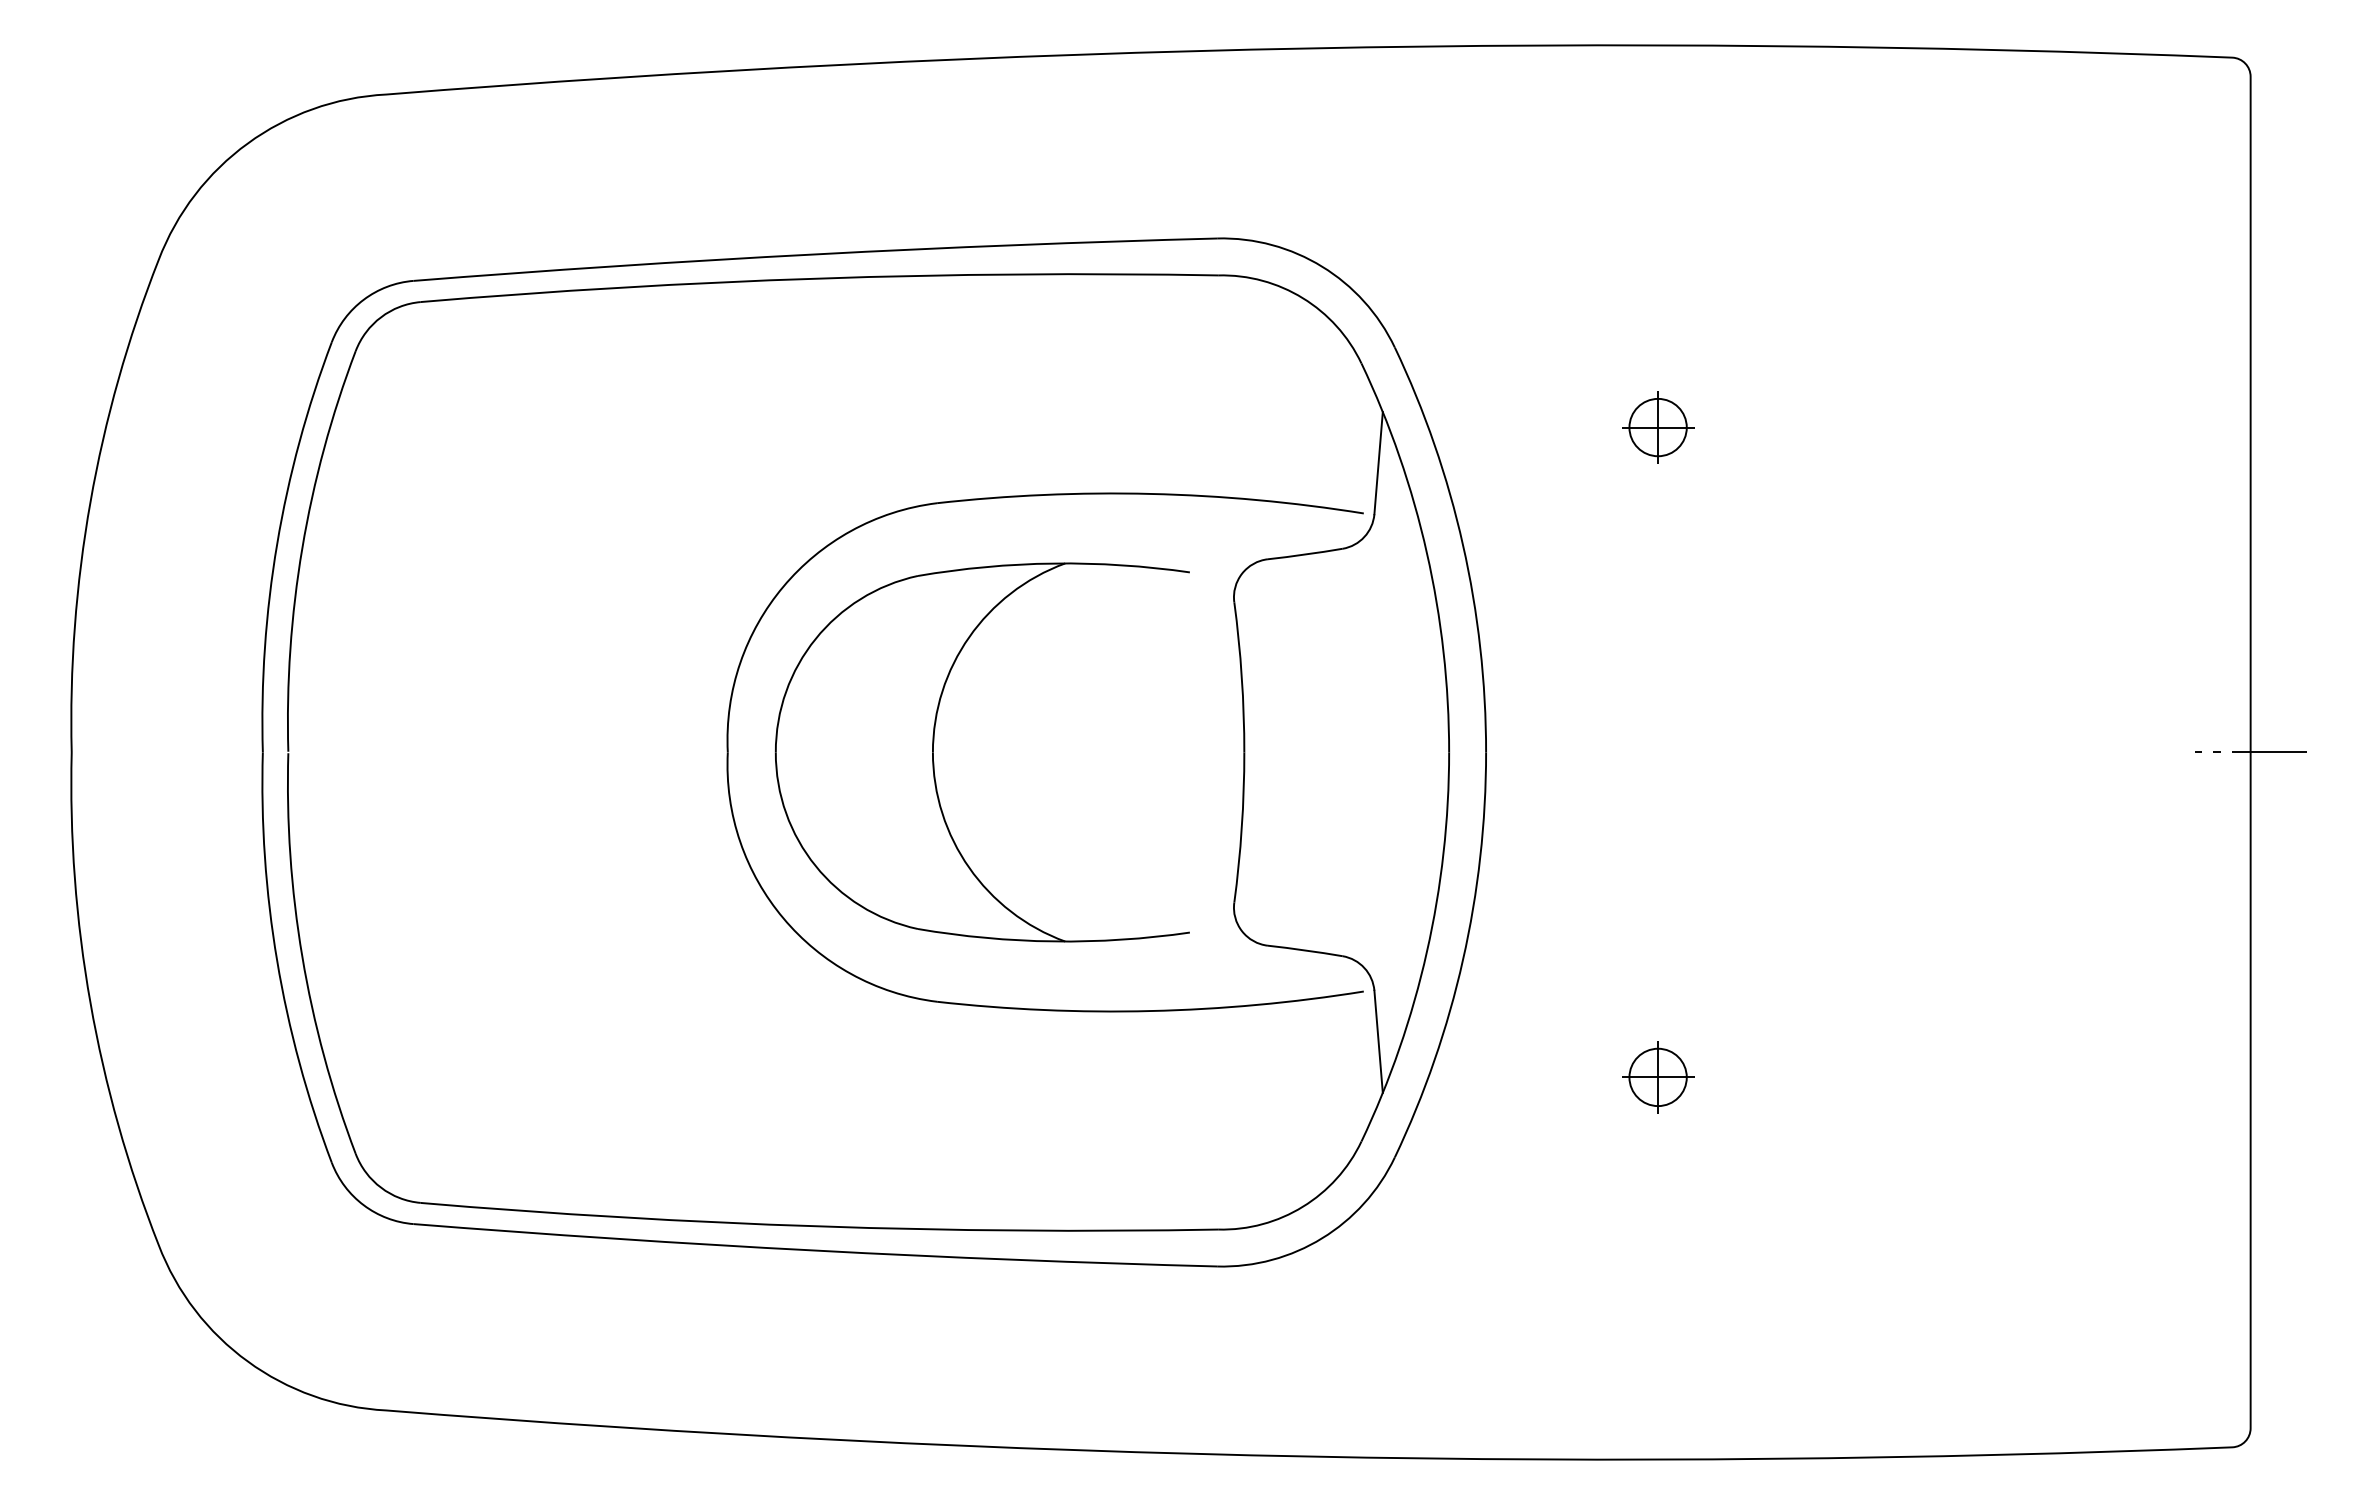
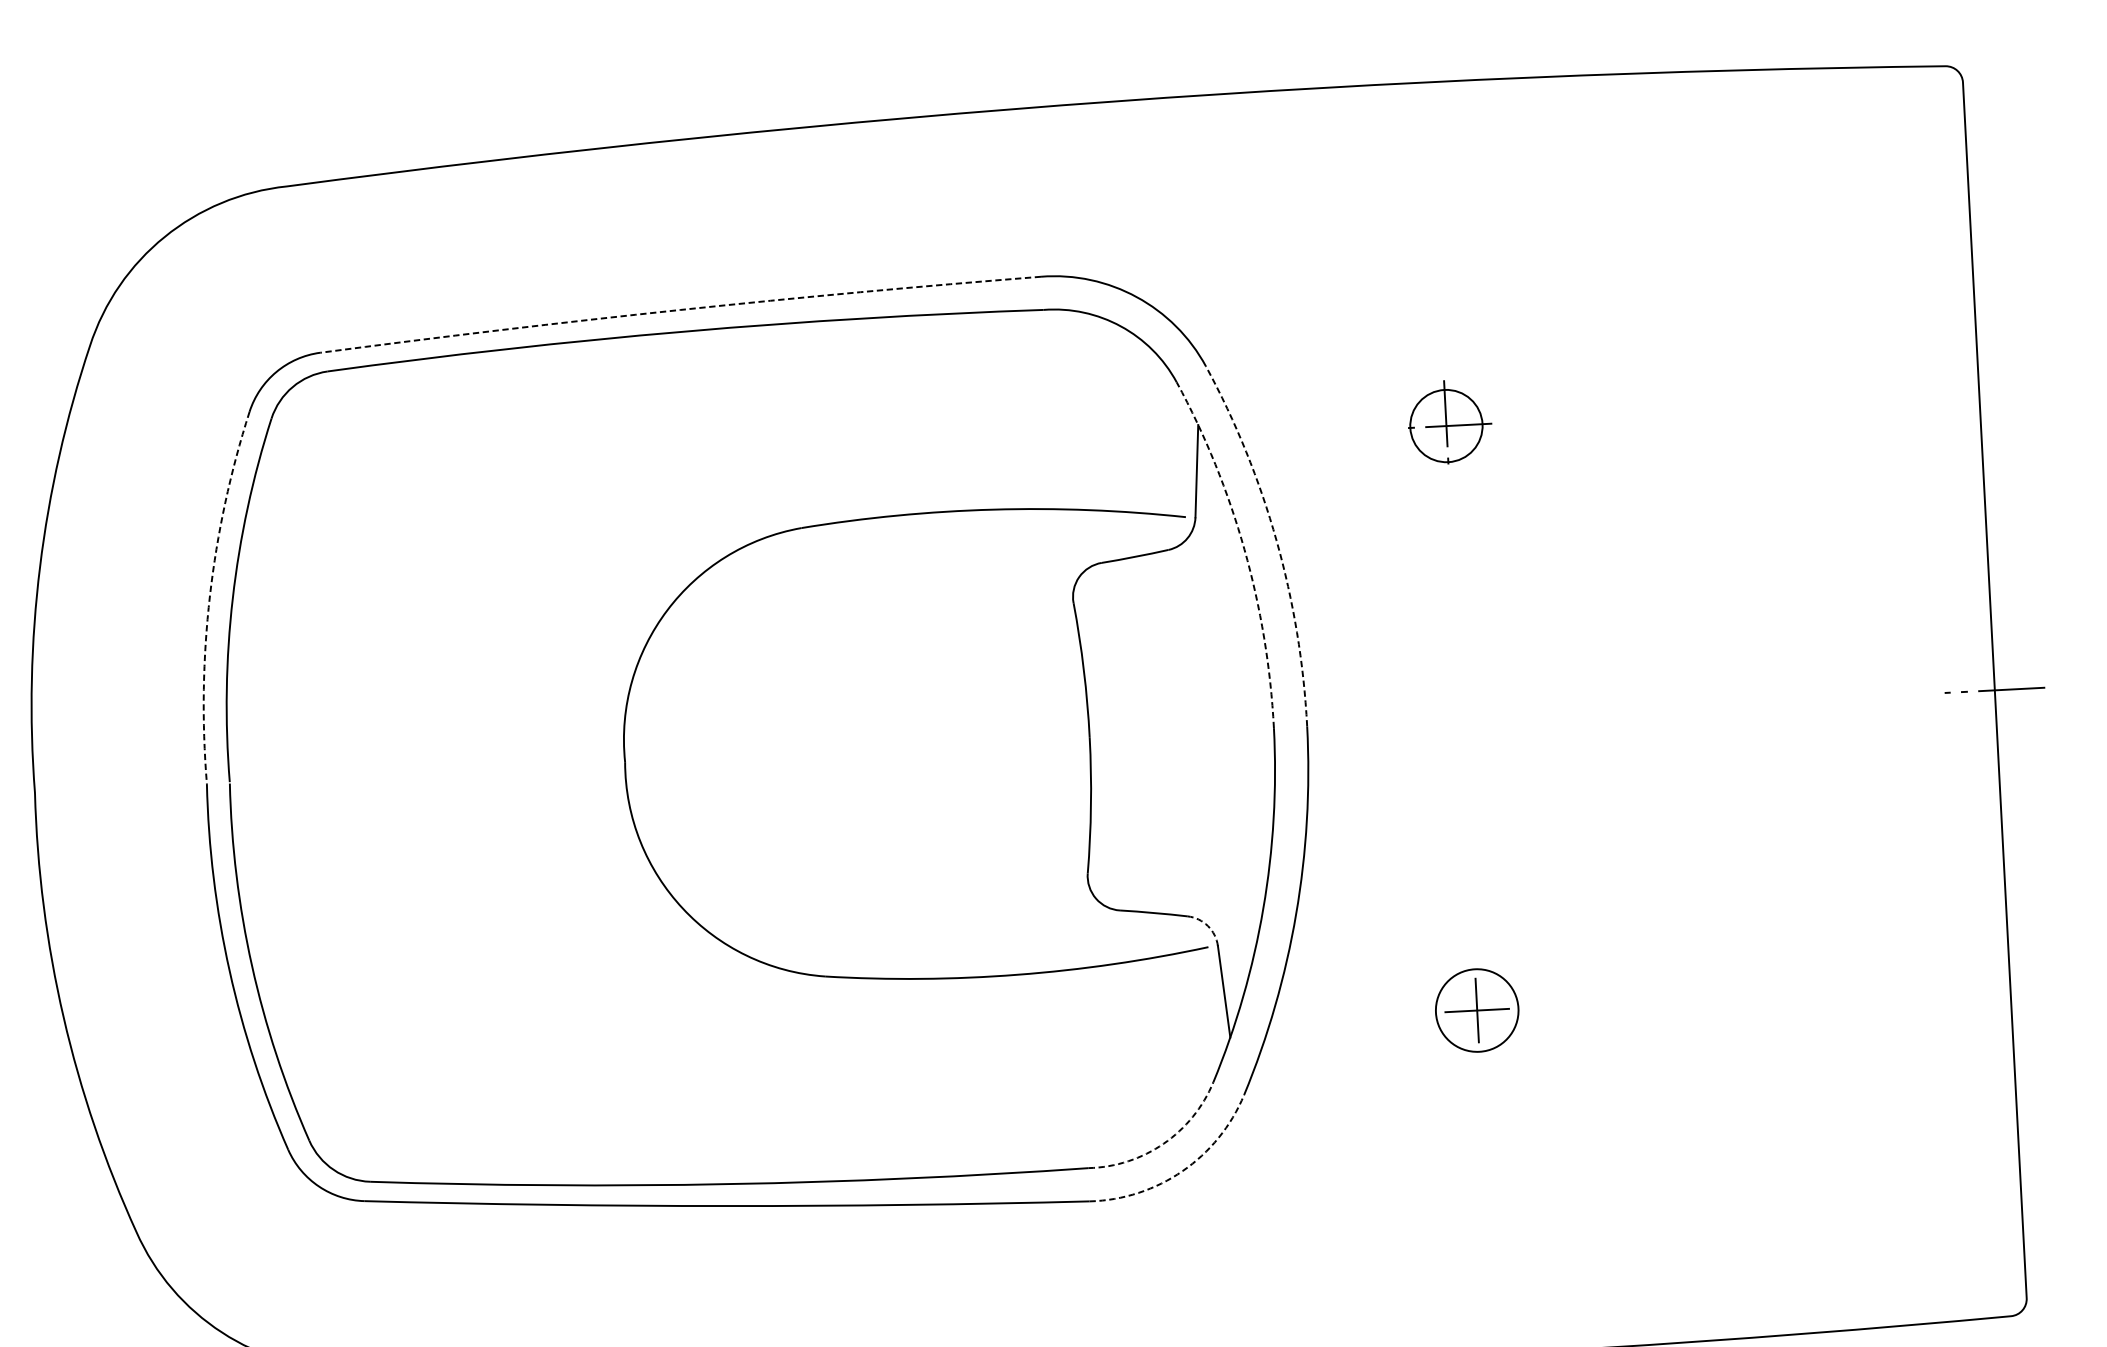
arc: (815, 254) -> (680, 310), solid -> dashed
part: (1658, 427) -> (1446, 425), size x1.4
arc: (277, 543) -> (210, 595), solid -> dashed
arc: (1463, 544) -> (1277, 540), solid -> dashed
arc: (1426, 553) -> (1244, 550), solid -> dashed
part: (933, 752) -> (810, 752), removed
arc: (1364, 968) -> (1207, 926), solid -> dashed
circle: (1657, 1077) -> (1476, 1010), size x1.6
arc: (1302, 1206) -> (1163, 1143), solid -> dashed
arc: (1322, 1238) -> (1182, 1171), solid -> dashed

